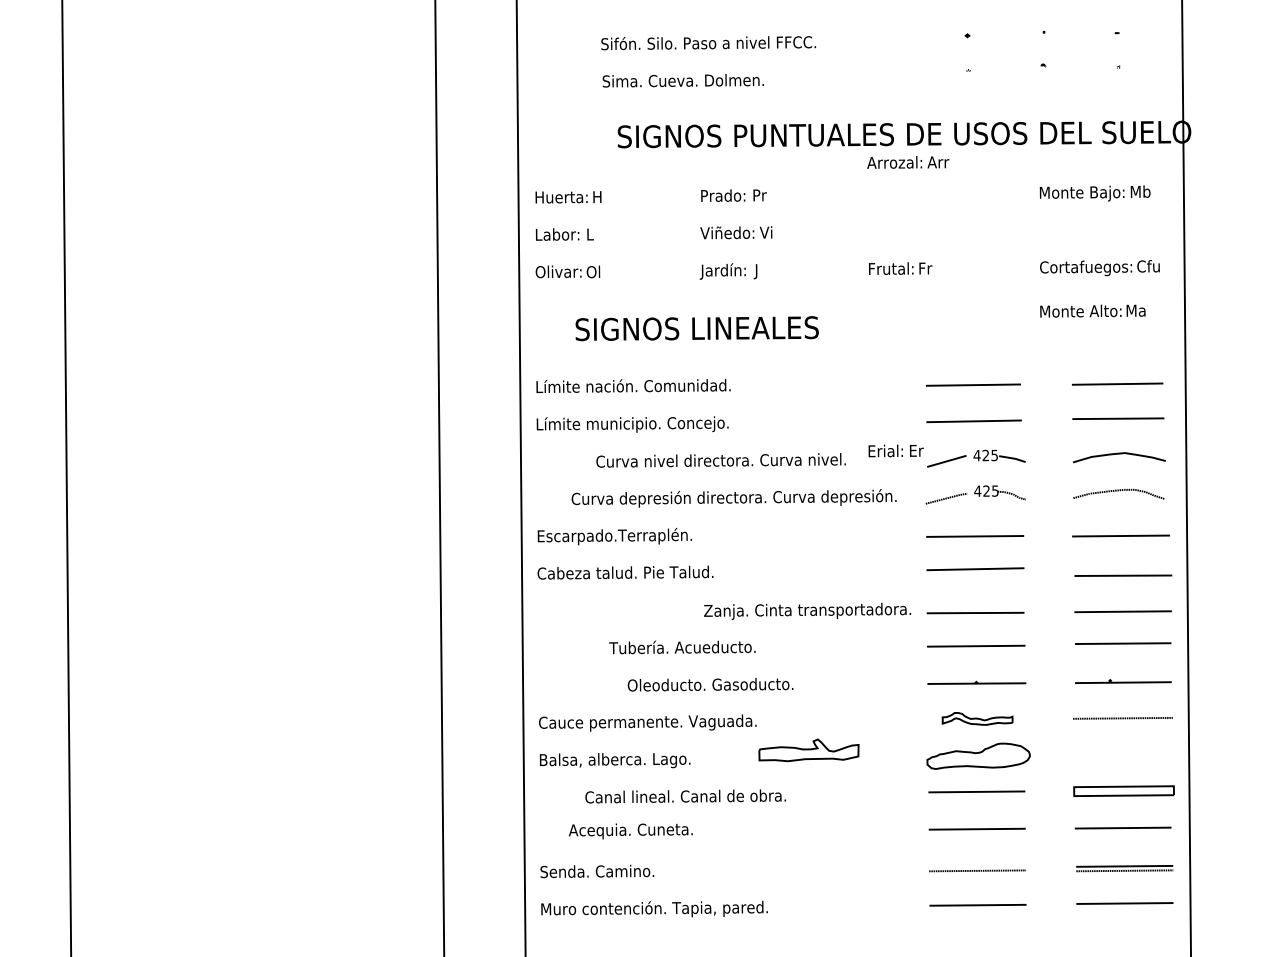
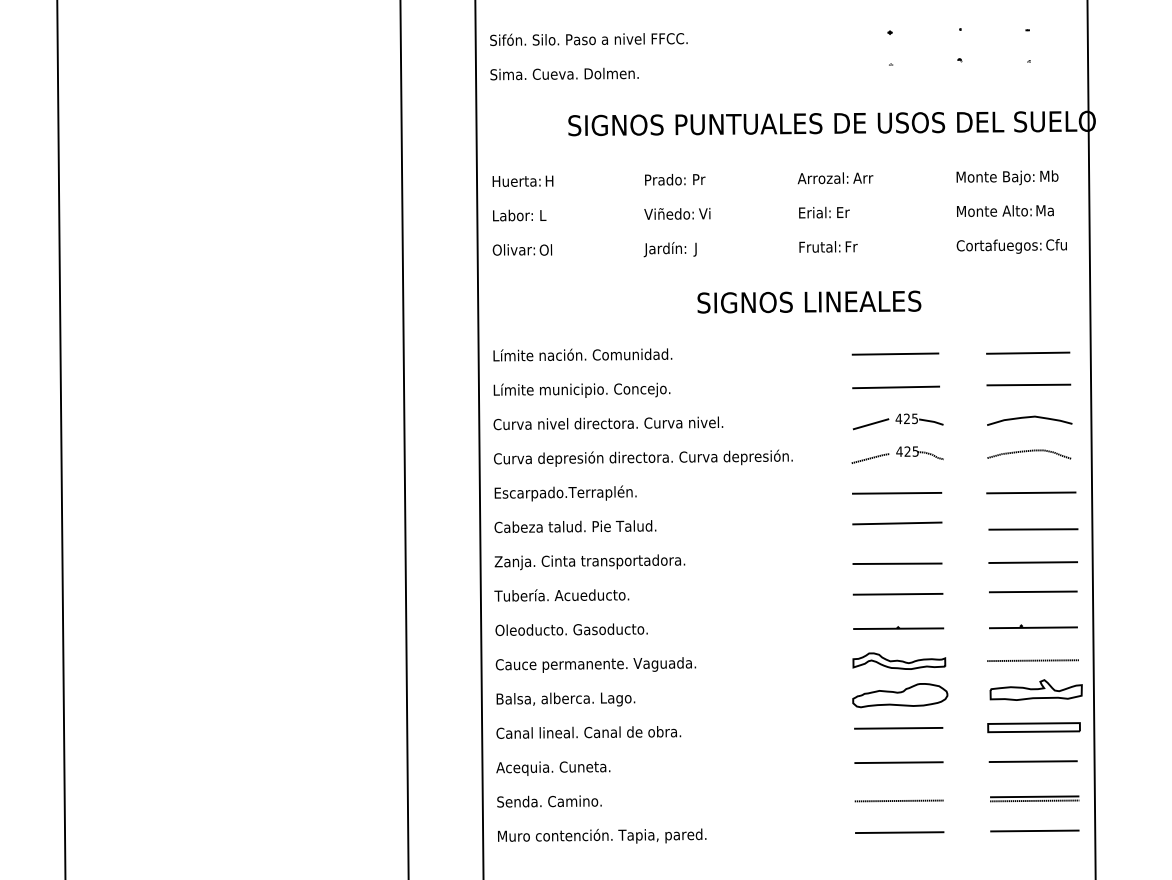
text: (708, 43) -> (588, 39), moved
text: (683, 80) -> (564, 73), moved
text: (908, 162) -> (835, 178), moved
text: (1092, 310) -> (1005, 210), moved
text: (697, 327) -> (809, 301), moved
text: (896, 450) -> (824, 212), moved
text: (721, 460) -> (608, 423), moved
text: (734, 497) -> (643, 457), moved
text: (807, 611) -> (589, 562), moved
text: (682, 647) -> (561, 595), moved
text: (710, 684) -> (571, 629), moved
part: (977, 718) -> (899, 660), size x1.43
part: (808, 749) -> (1035, 689), moved
text: (685, 796) -> (588, 732), moved
text: (631, 831) -> (553, 768), moved

